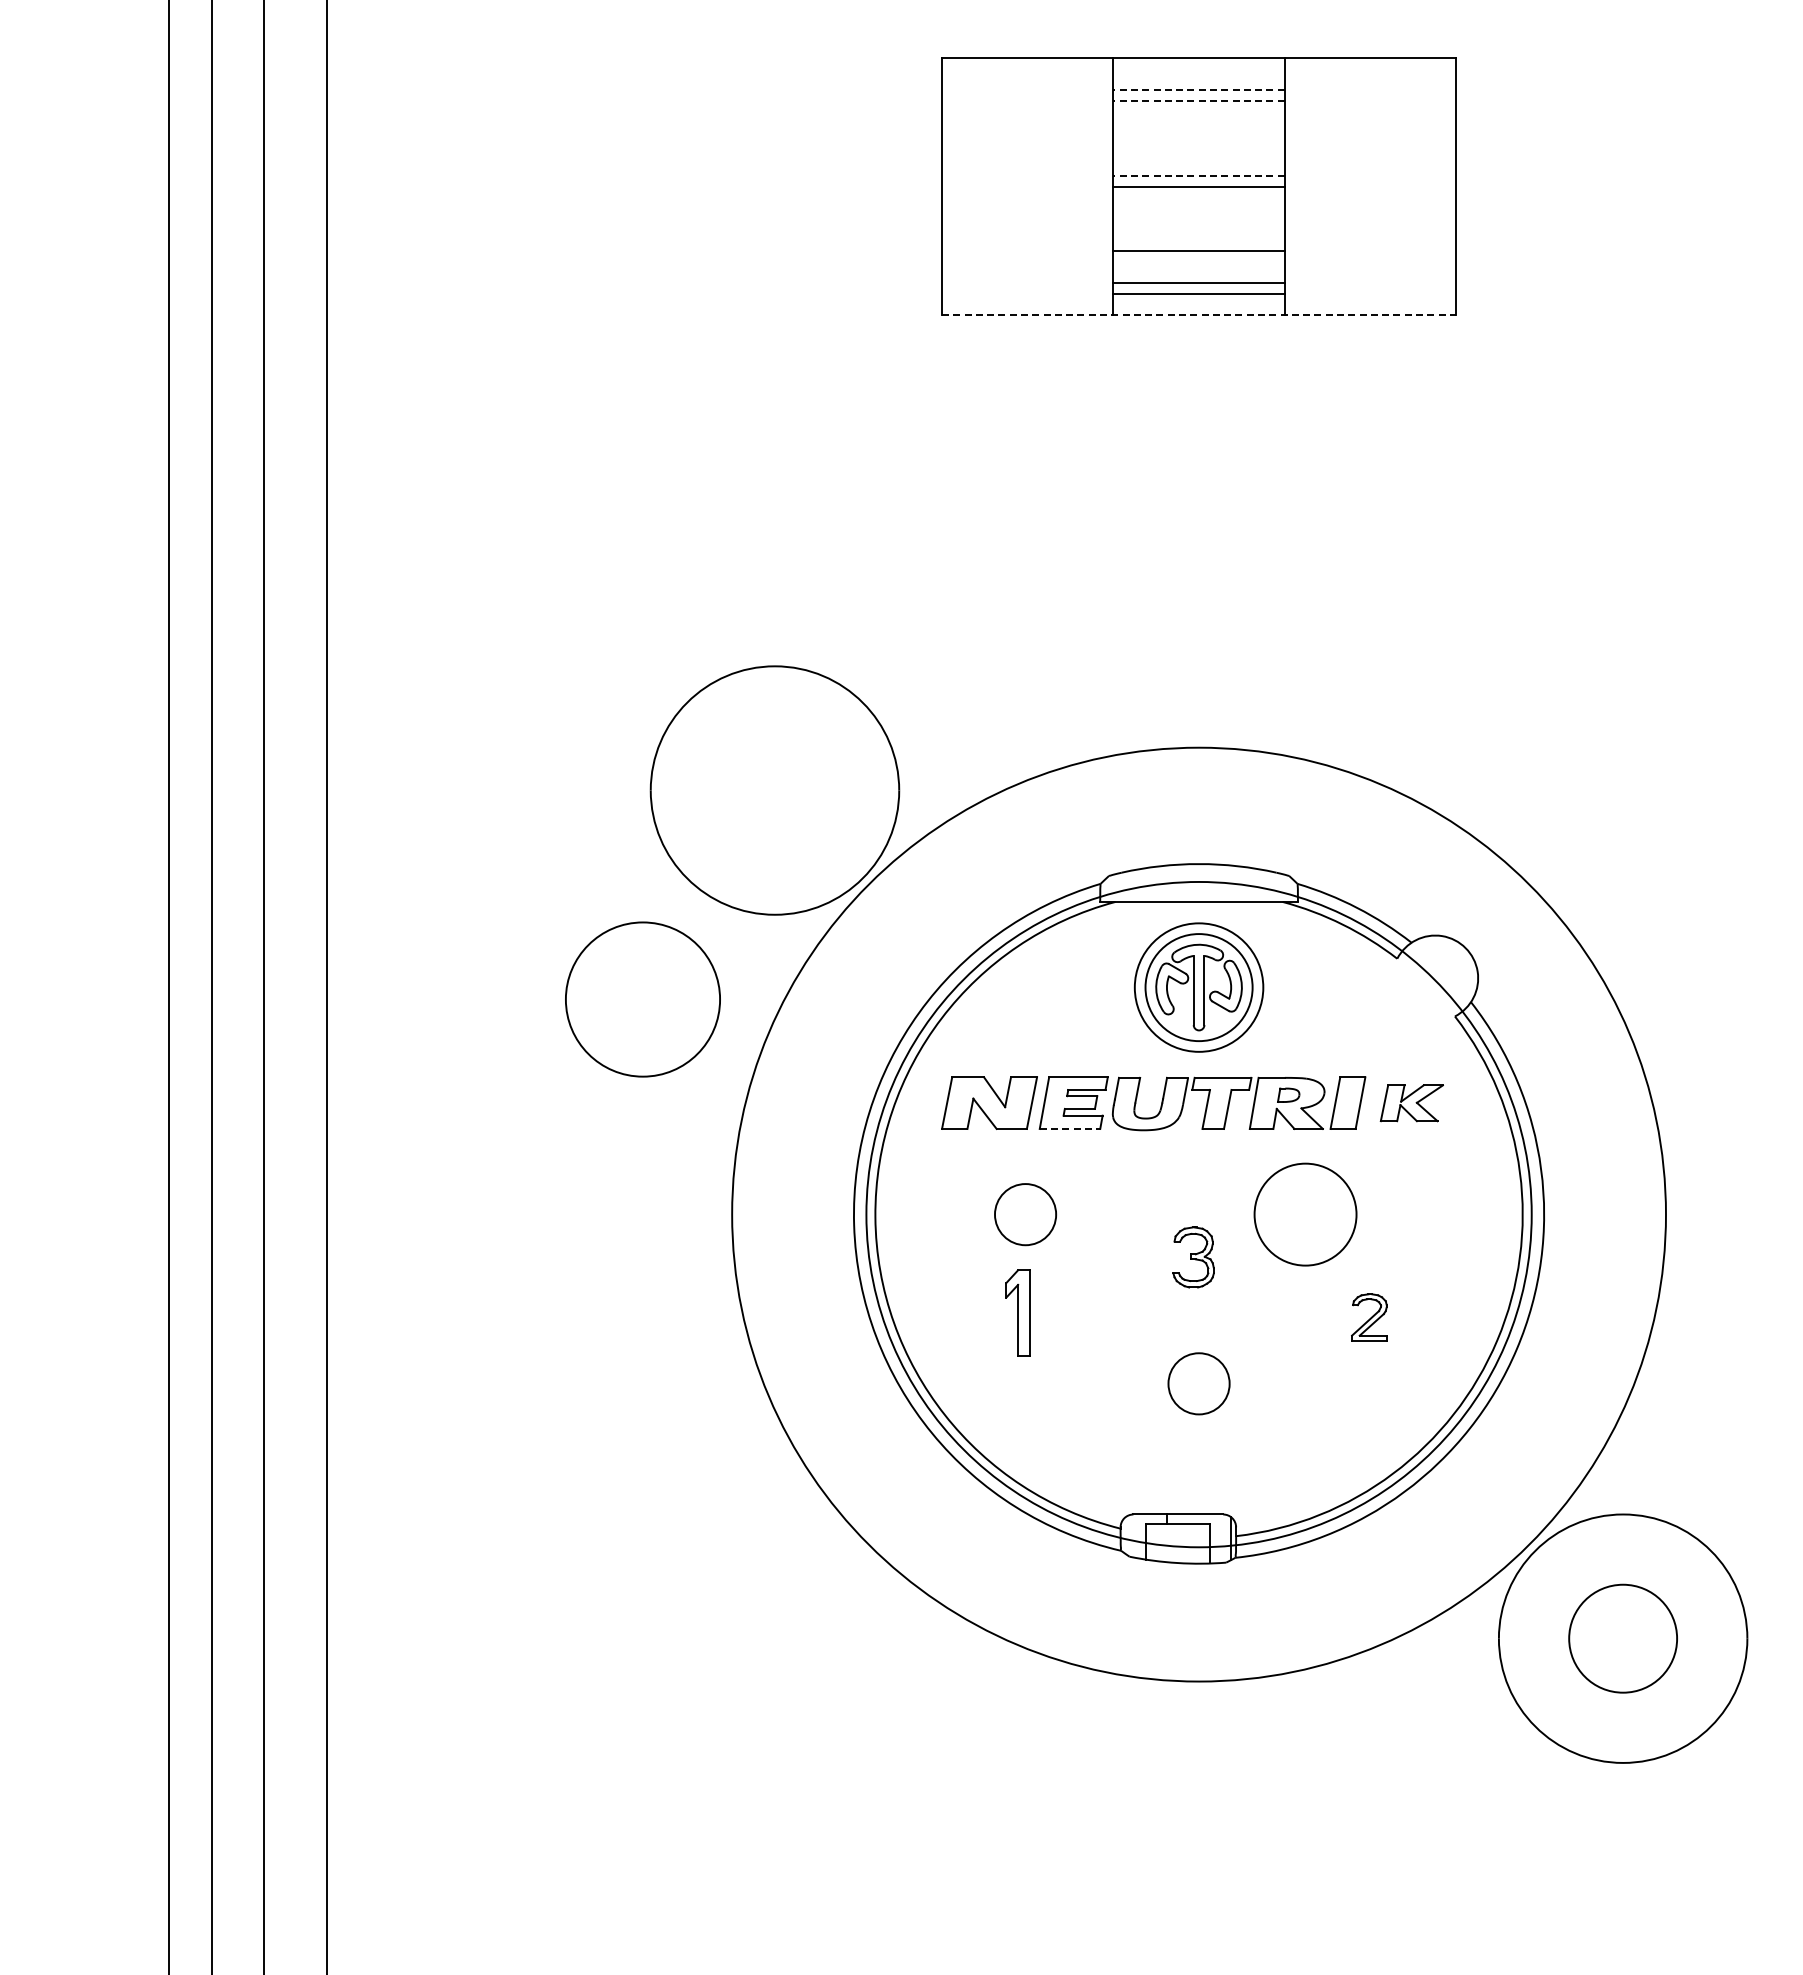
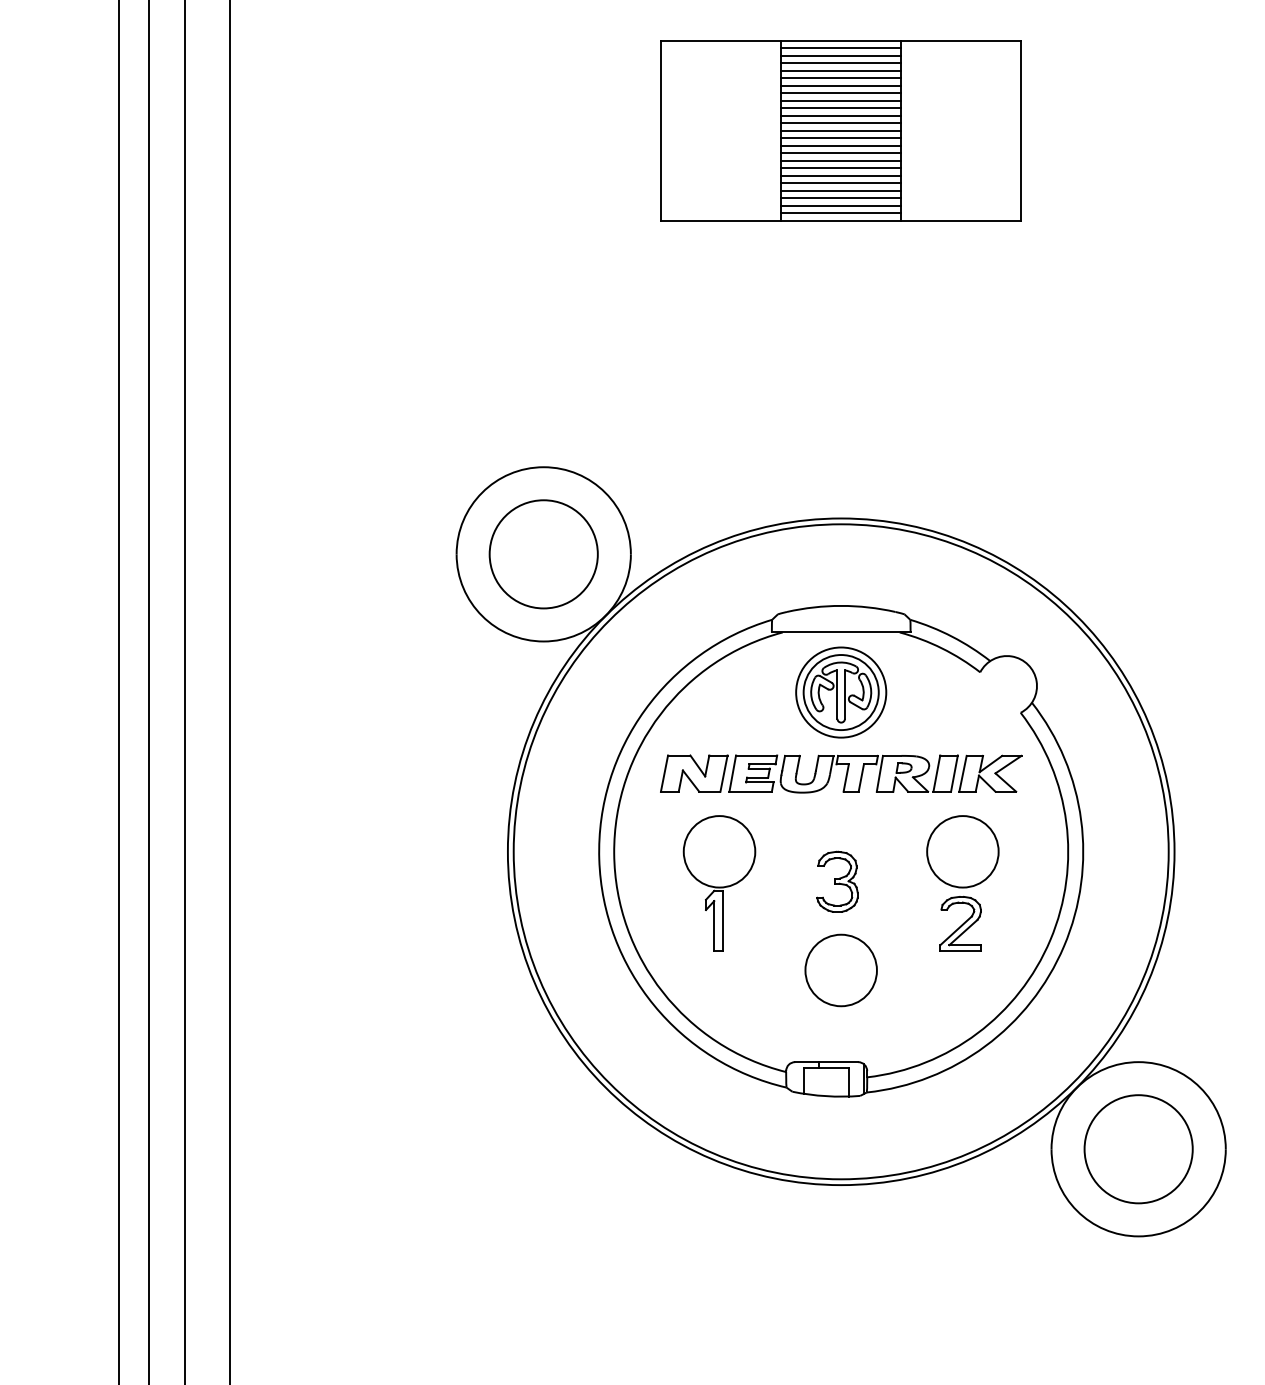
line: (1198, 68) -> (840, 47), added
line: (1198, 79) -> (840, 55), added
line: (1199, 90) -> (841, 63), dashed -> solid
line: (1199, 100) -> (841, 70), dashed -> solid
line: (1198, 111) -> (840, 78), added
line: (1198, 122) -> (840, 85), added
line: (1198, 133) -> (840, 93), added
line: (1198, 143) -> (840, 100), added
line: (1198, 154) -> (840, 108), added
line: (1198, 165) -> (840, 115), added
line: (1199, 175) -> (841, 122), dashed -> solid
line: (1198, 197) -> (840, 138), added
line: (1198, 207) -> (840, 145), added
line: (1198, 218) -> (840, 153), added
line: (1198, 229) -> (840, 160), added
line: (1198, 240) -> (840, 168), added
line: (1198, 261) -> (840, 183), added
line: (1198, 272) -> (840, 190), added
line: (1198, 304) -> (840, 213), added
line: (1199, 315) -> (841, 221), dashed -> solid
circle: (642, 999) -> (543, 554), moved
part: (1411, 1102) -> (990, 773), size x1.43
line: (1070, 1128) -> (751, 791), dashed -> solid
circle: (1025, 1214) -> (719, 851), size x1.67
circle: (1198, 1214) -> (840, 851), size x1.43
circle: (1305, 1214) -> (962, 851), moved
part: (1193, 1257) -> (837, 881), size x1.43
part: (1369, 1317) -> (960, 923), size x1.67
circle: (1199, 1383) -> (841, 970), size x1.67
circle: (1623, 1638) -> (1138, 1149), size x1.43

